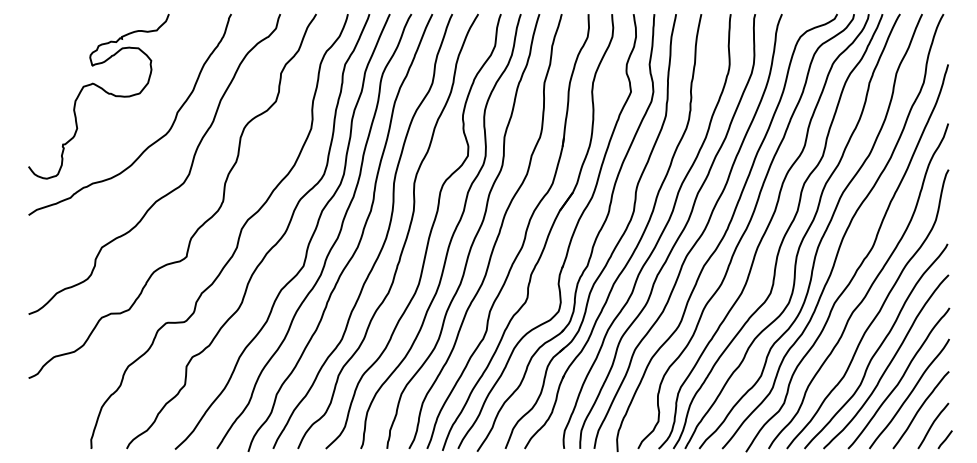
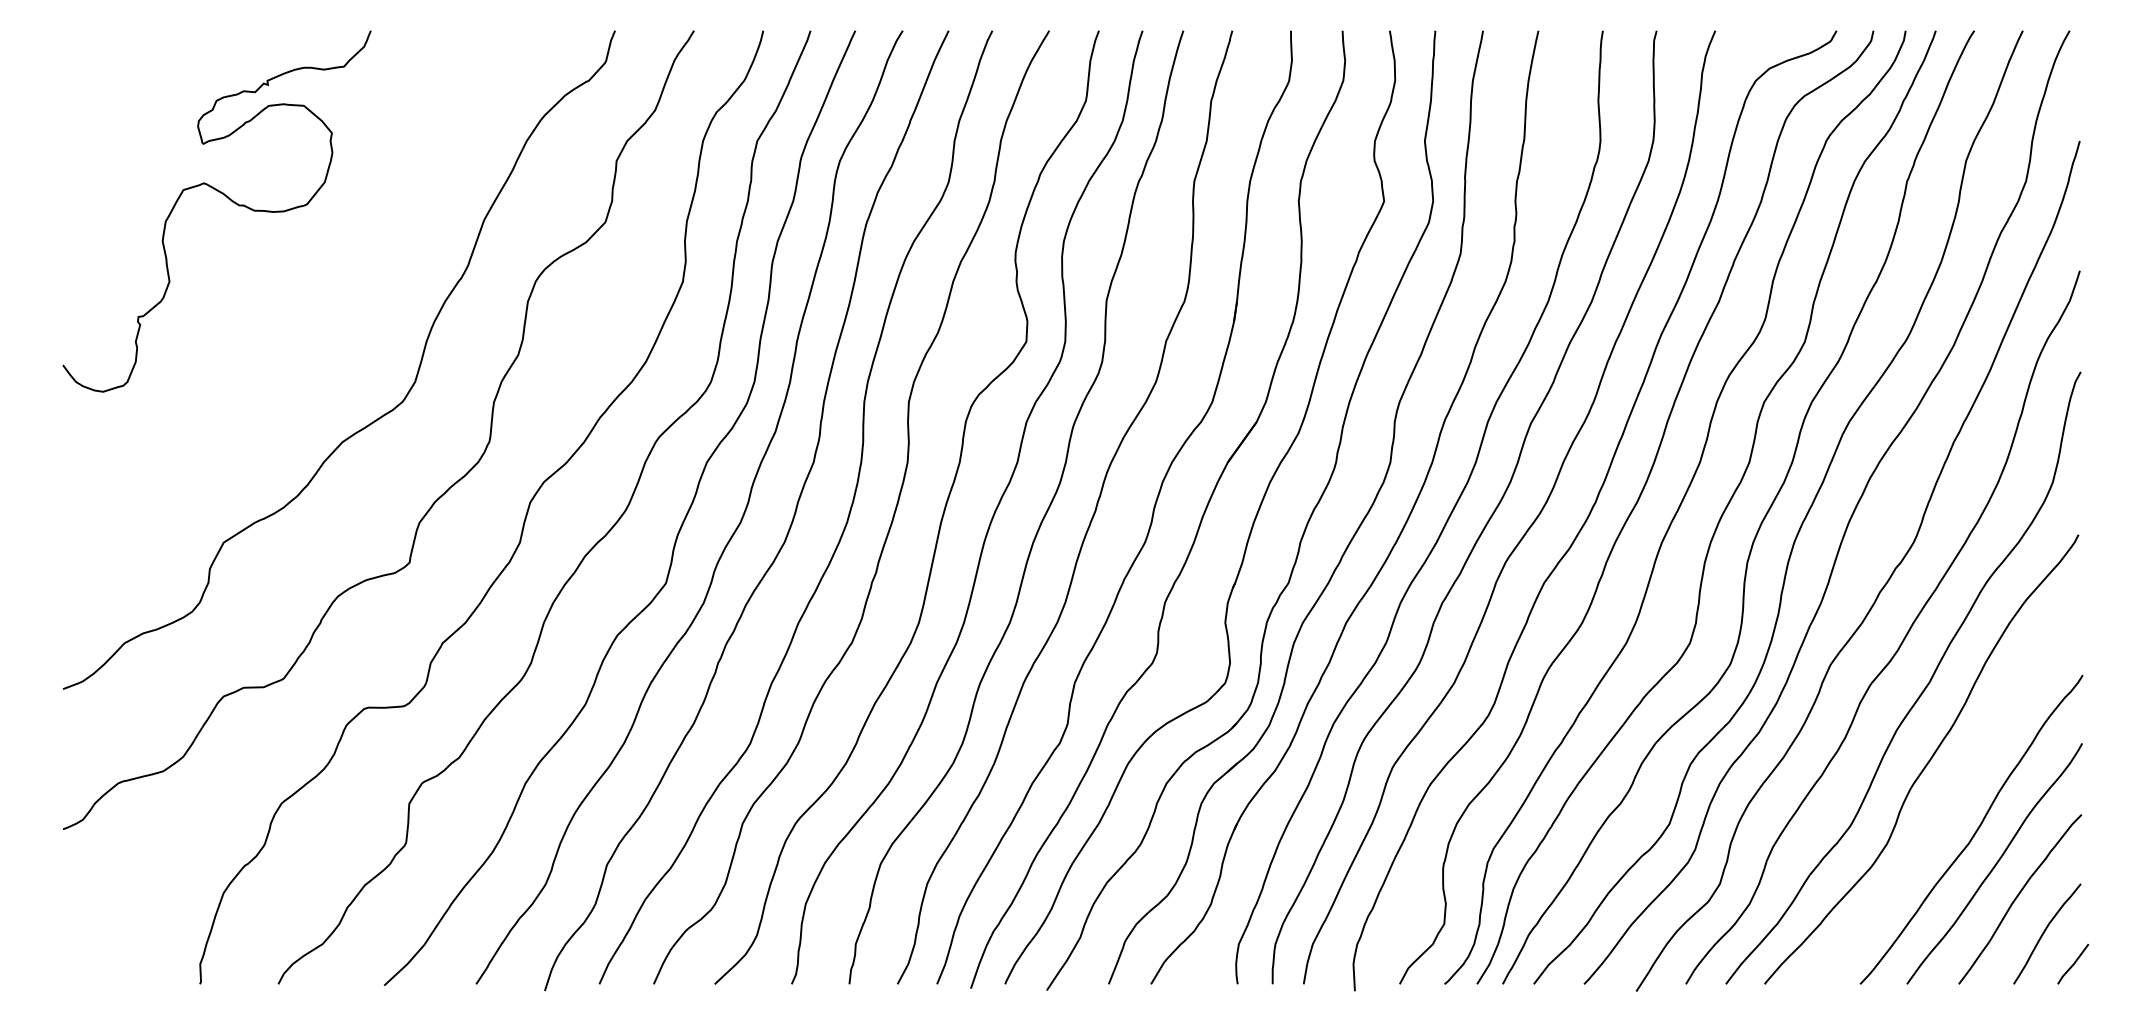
curve: (151, 143) -> (332, 314), removed
curve: (889, 362) -> (1950, 794), removed

